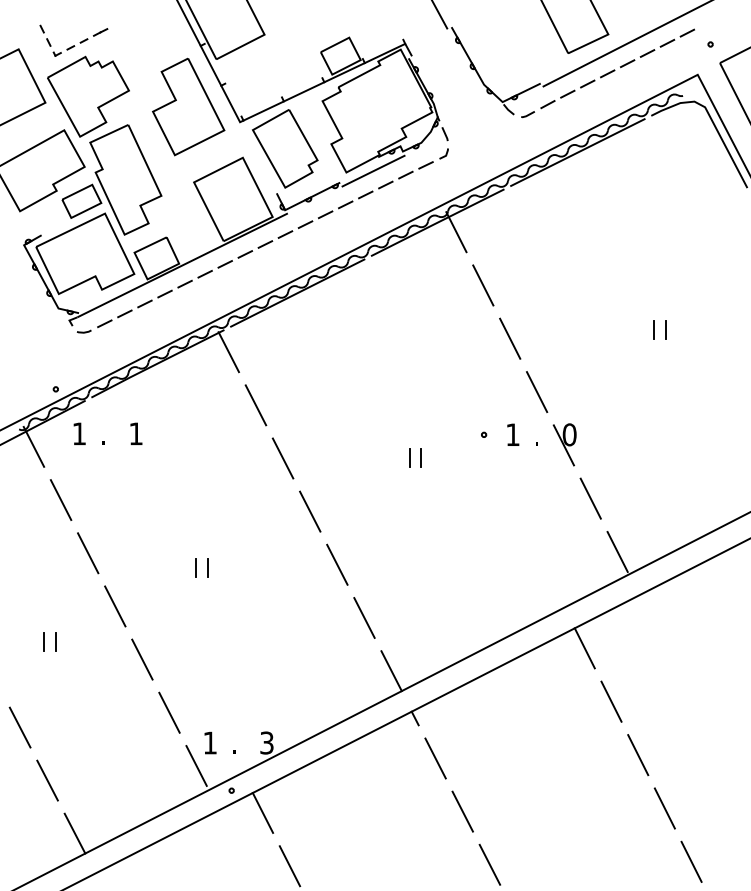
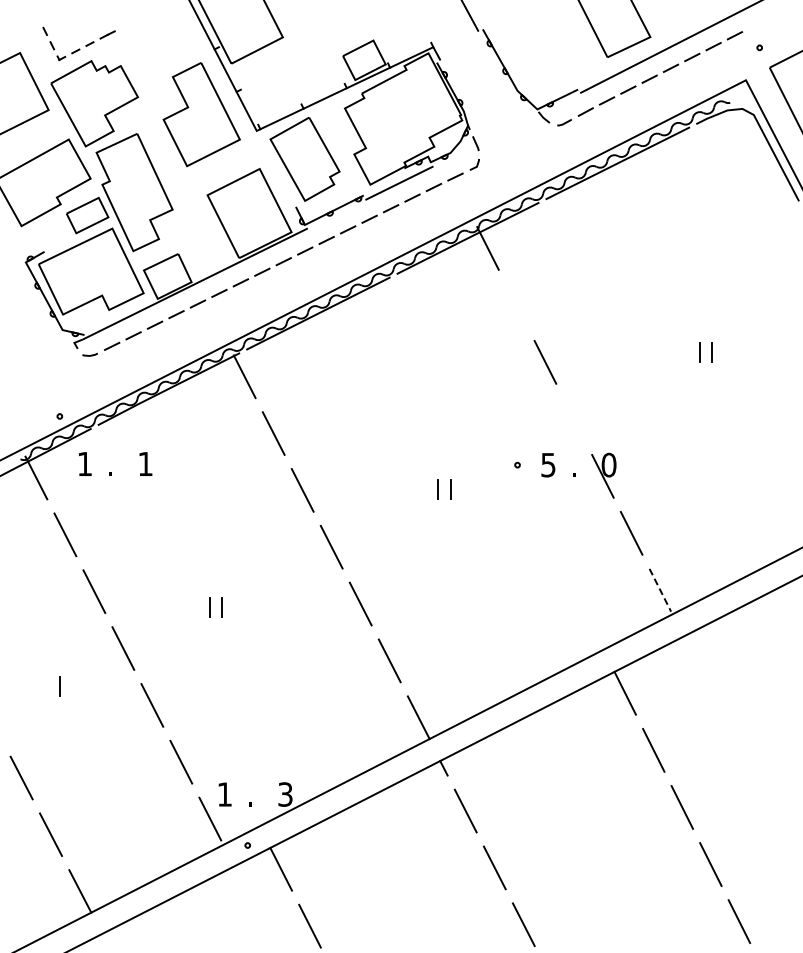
line: (483, 285) -> (516, 305), removed
line: (536, 392) -> (573, 419), removed
text: (513, 435) -> (548, 465), 1 -> 5
line: (617, 552) -> (660, 590), solid -> dashed
line: (43, 641) -> (46, 686), removed

